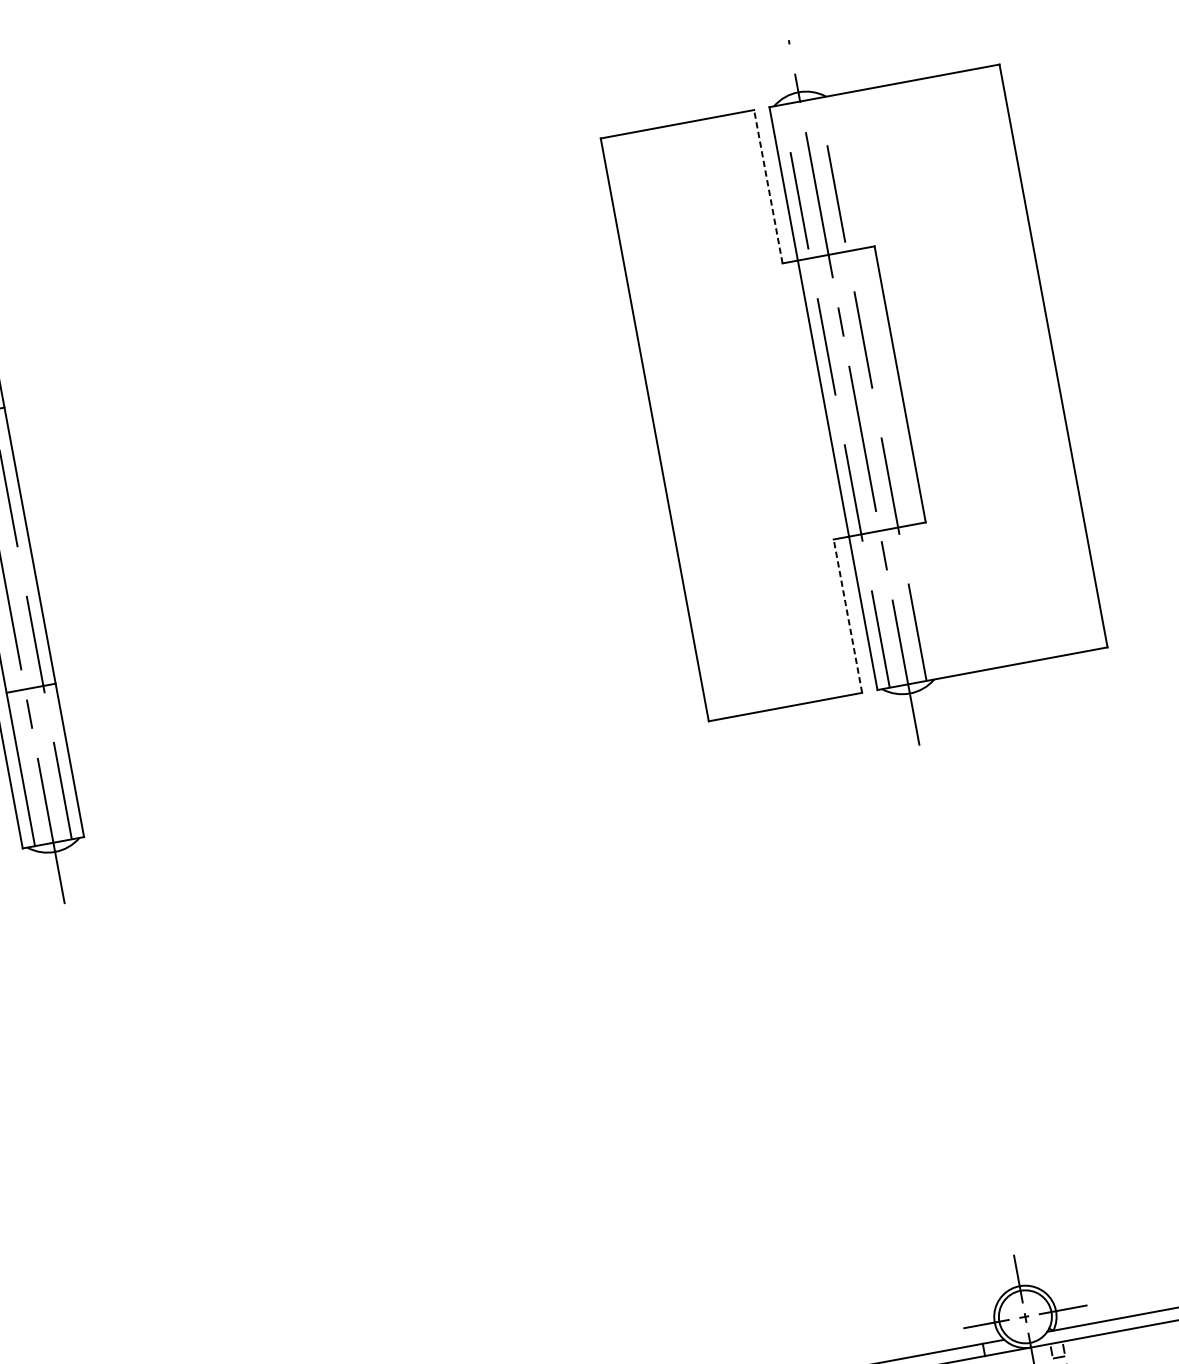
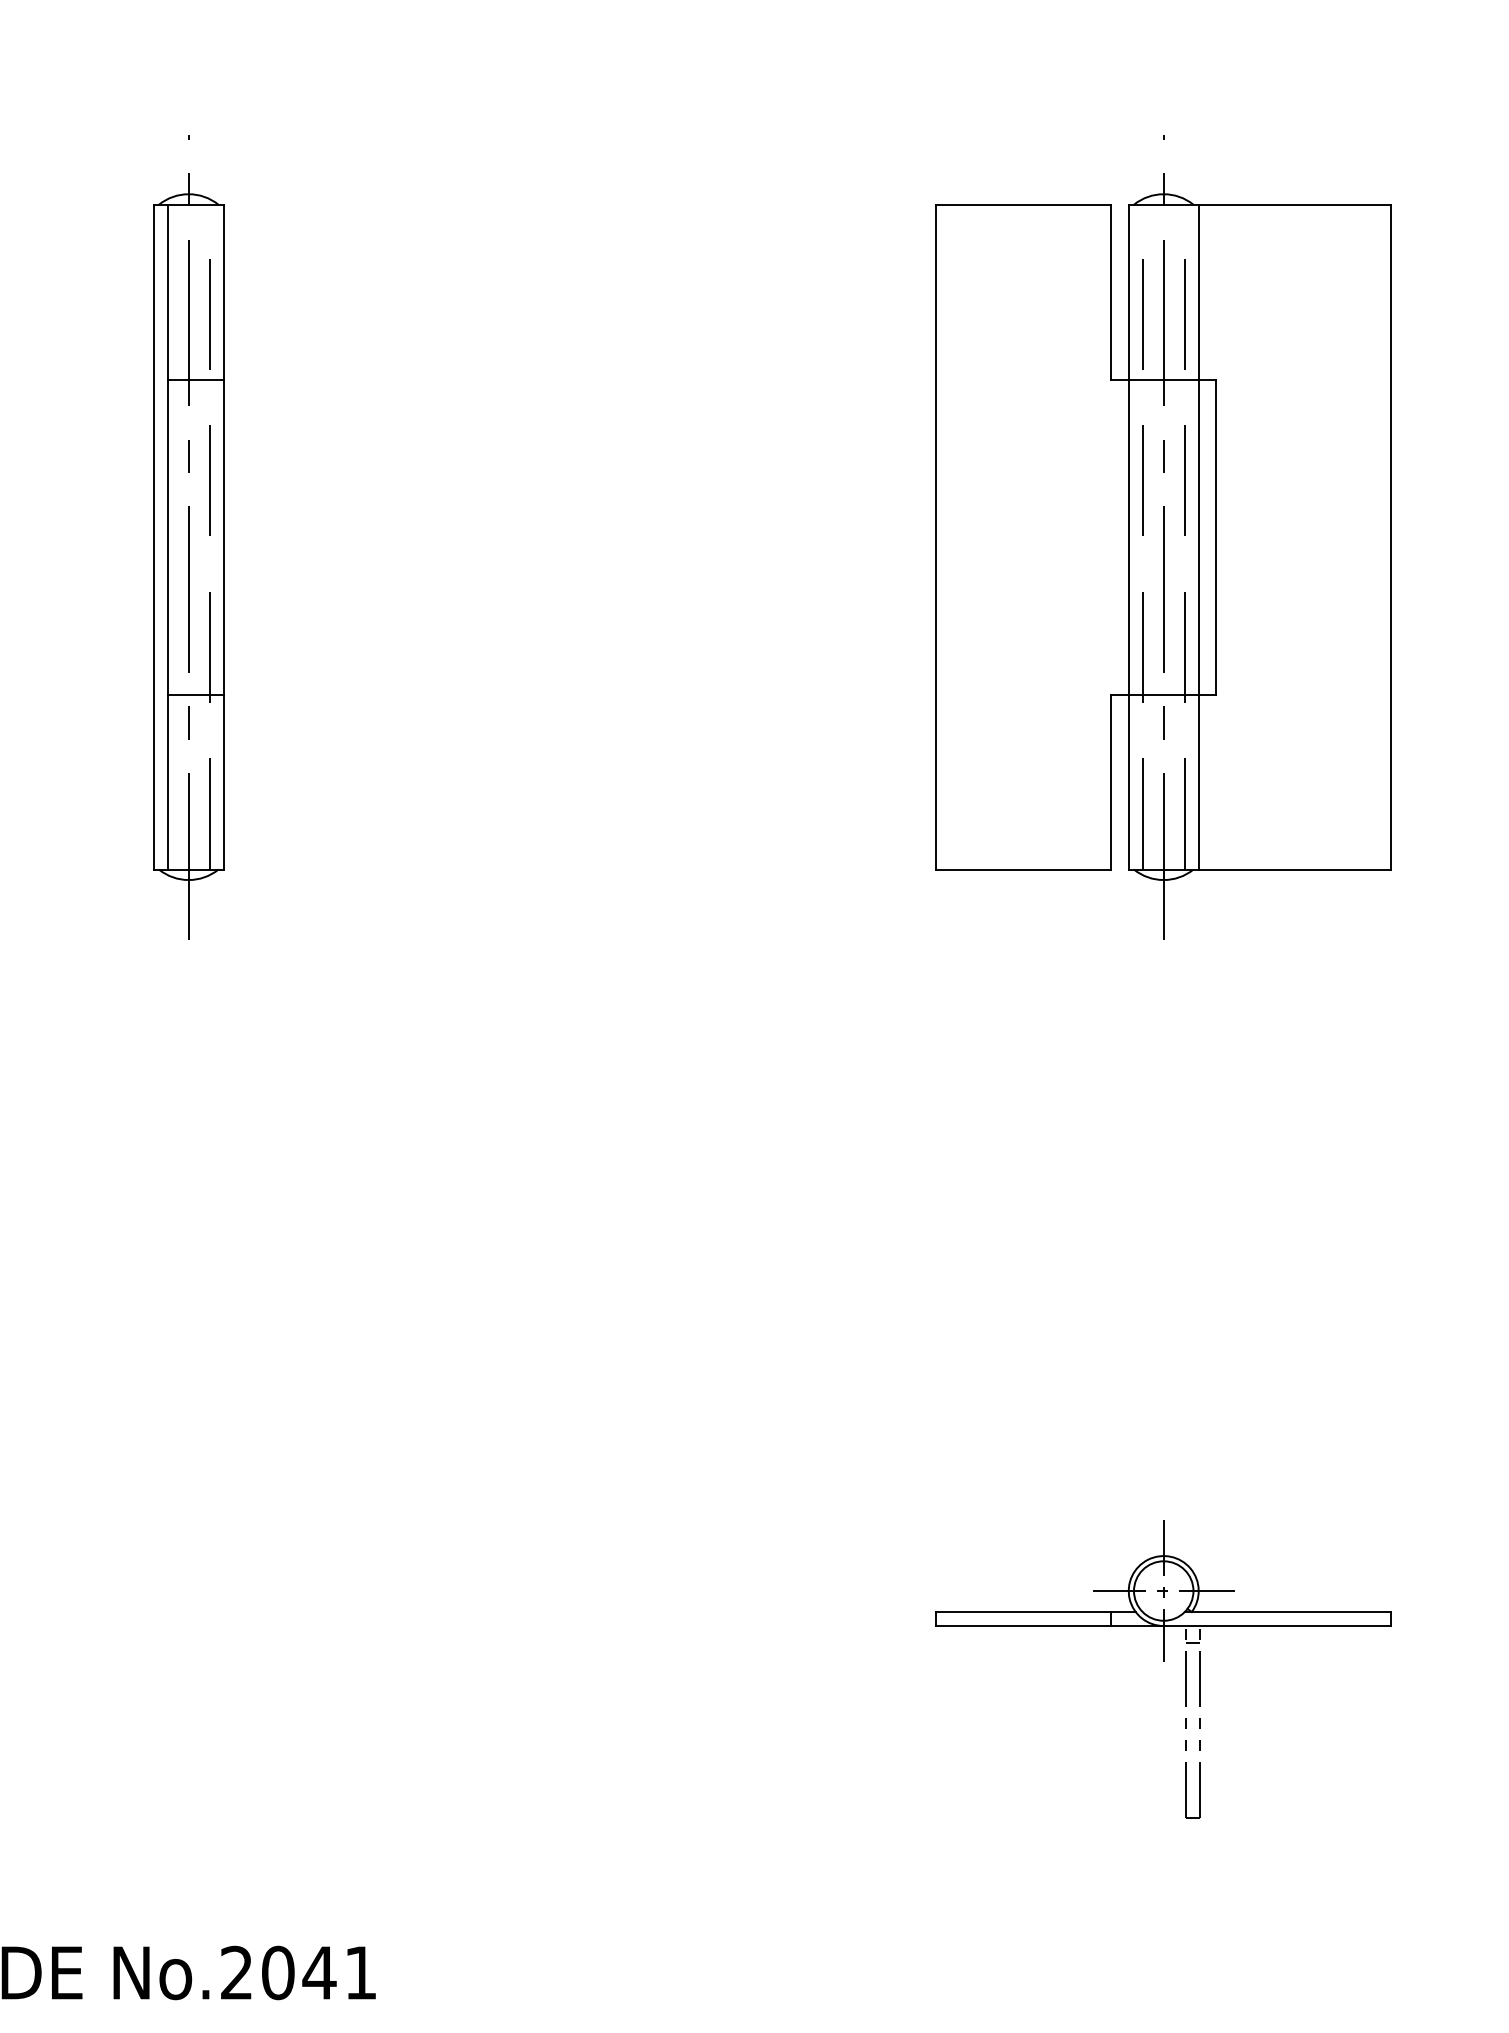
line: (768, 186) -> (1111, 291), dashed -> solid
line: (884, 386) -> (1198, 536), added
line: (848, 615) -> (1111, 781), dashed -> solid

